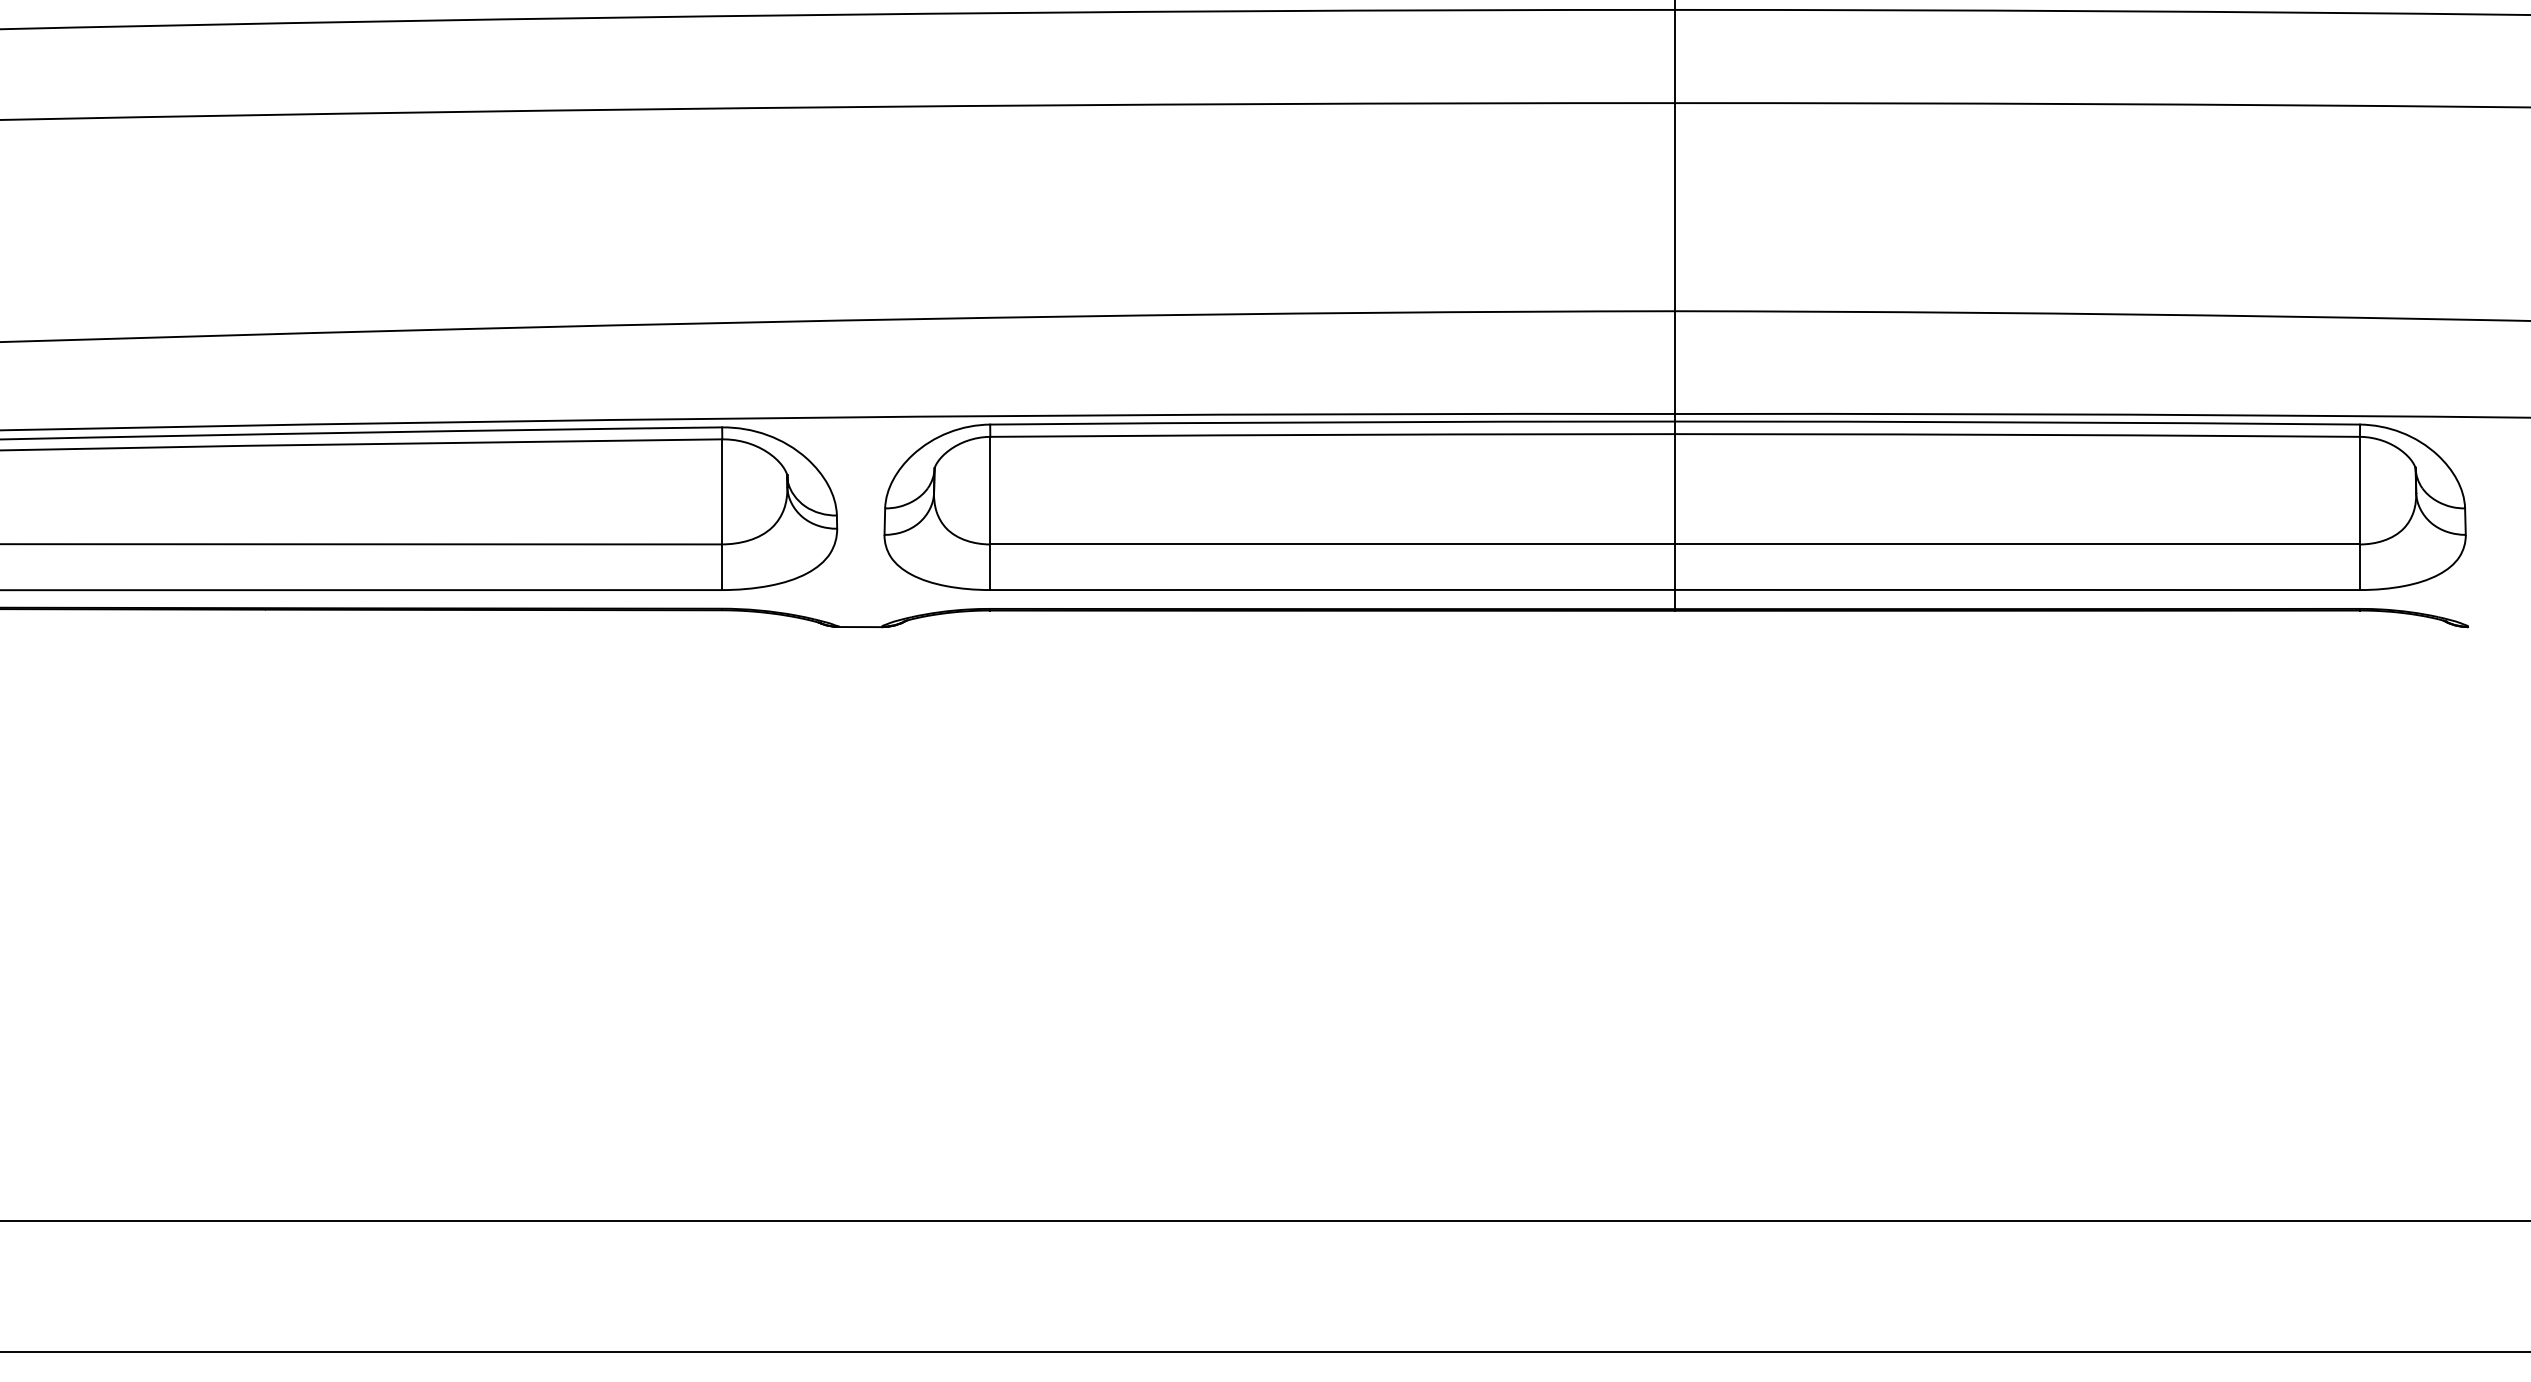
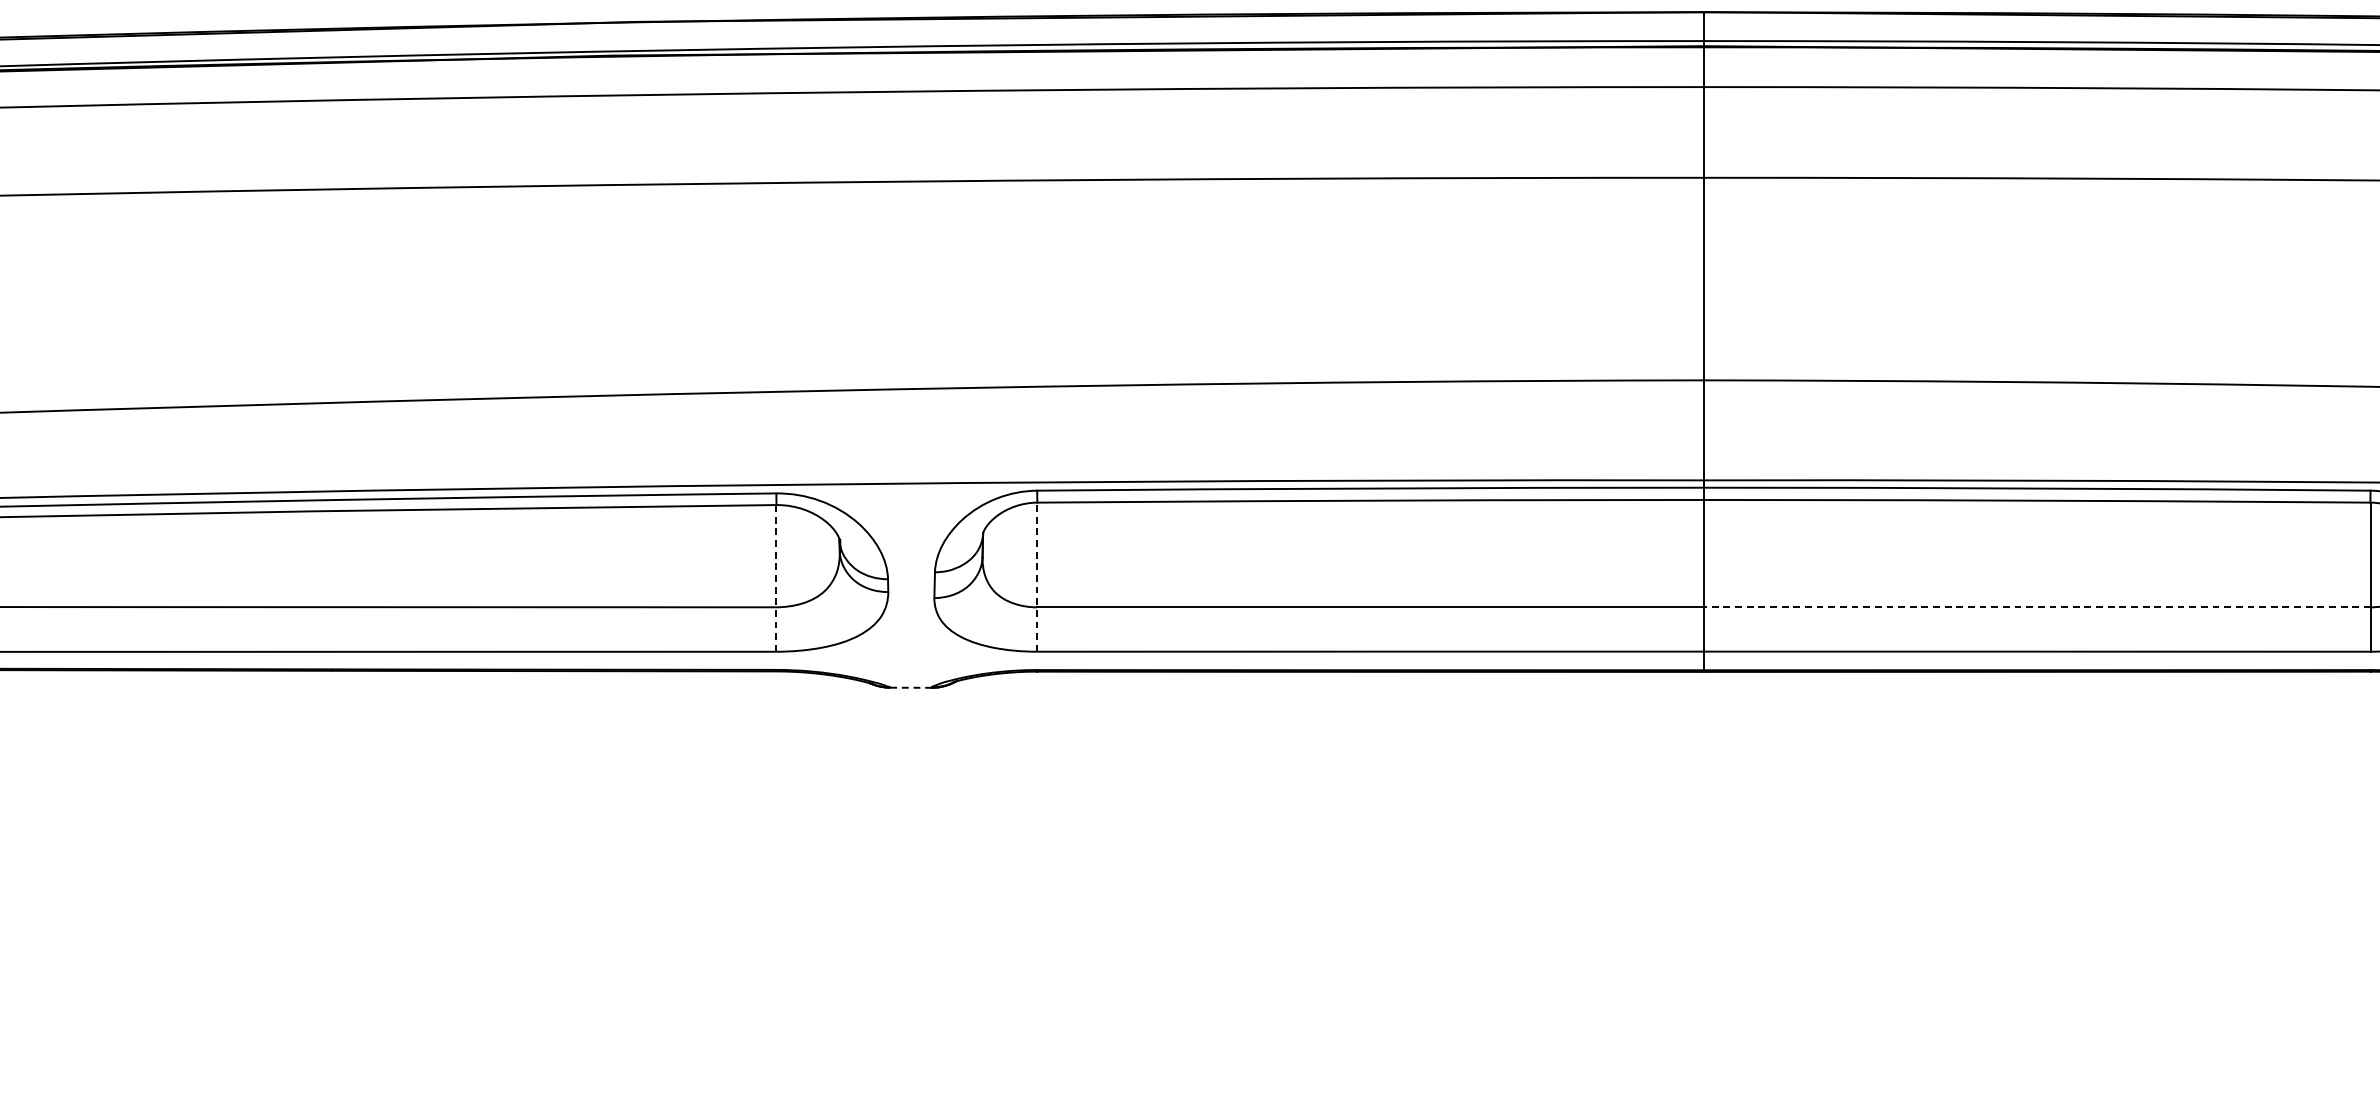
line: (989, 513) -> (1036, 577), solid -> dashed
line: (721, 514) -> (775, 578), solid -> dashed
line: (2017, 544) -> (2037, 607), solid -> dashed
line: (860, 627) -> (910, 688), solid -> dashed

